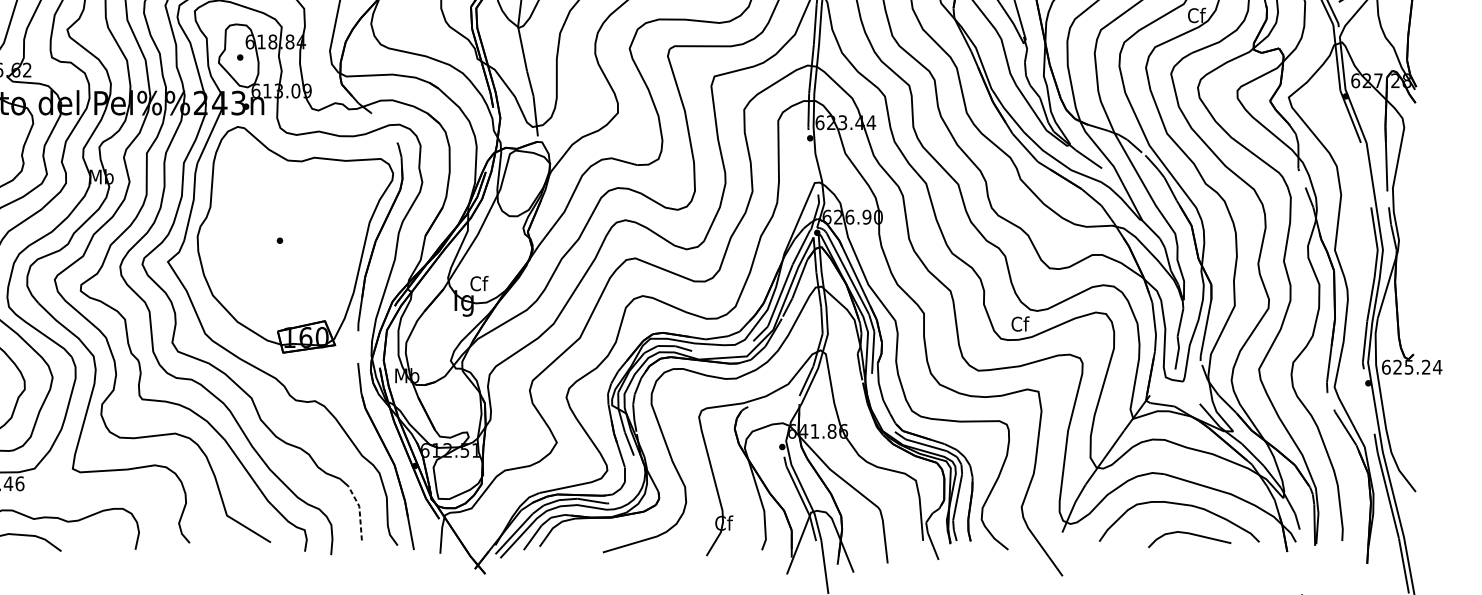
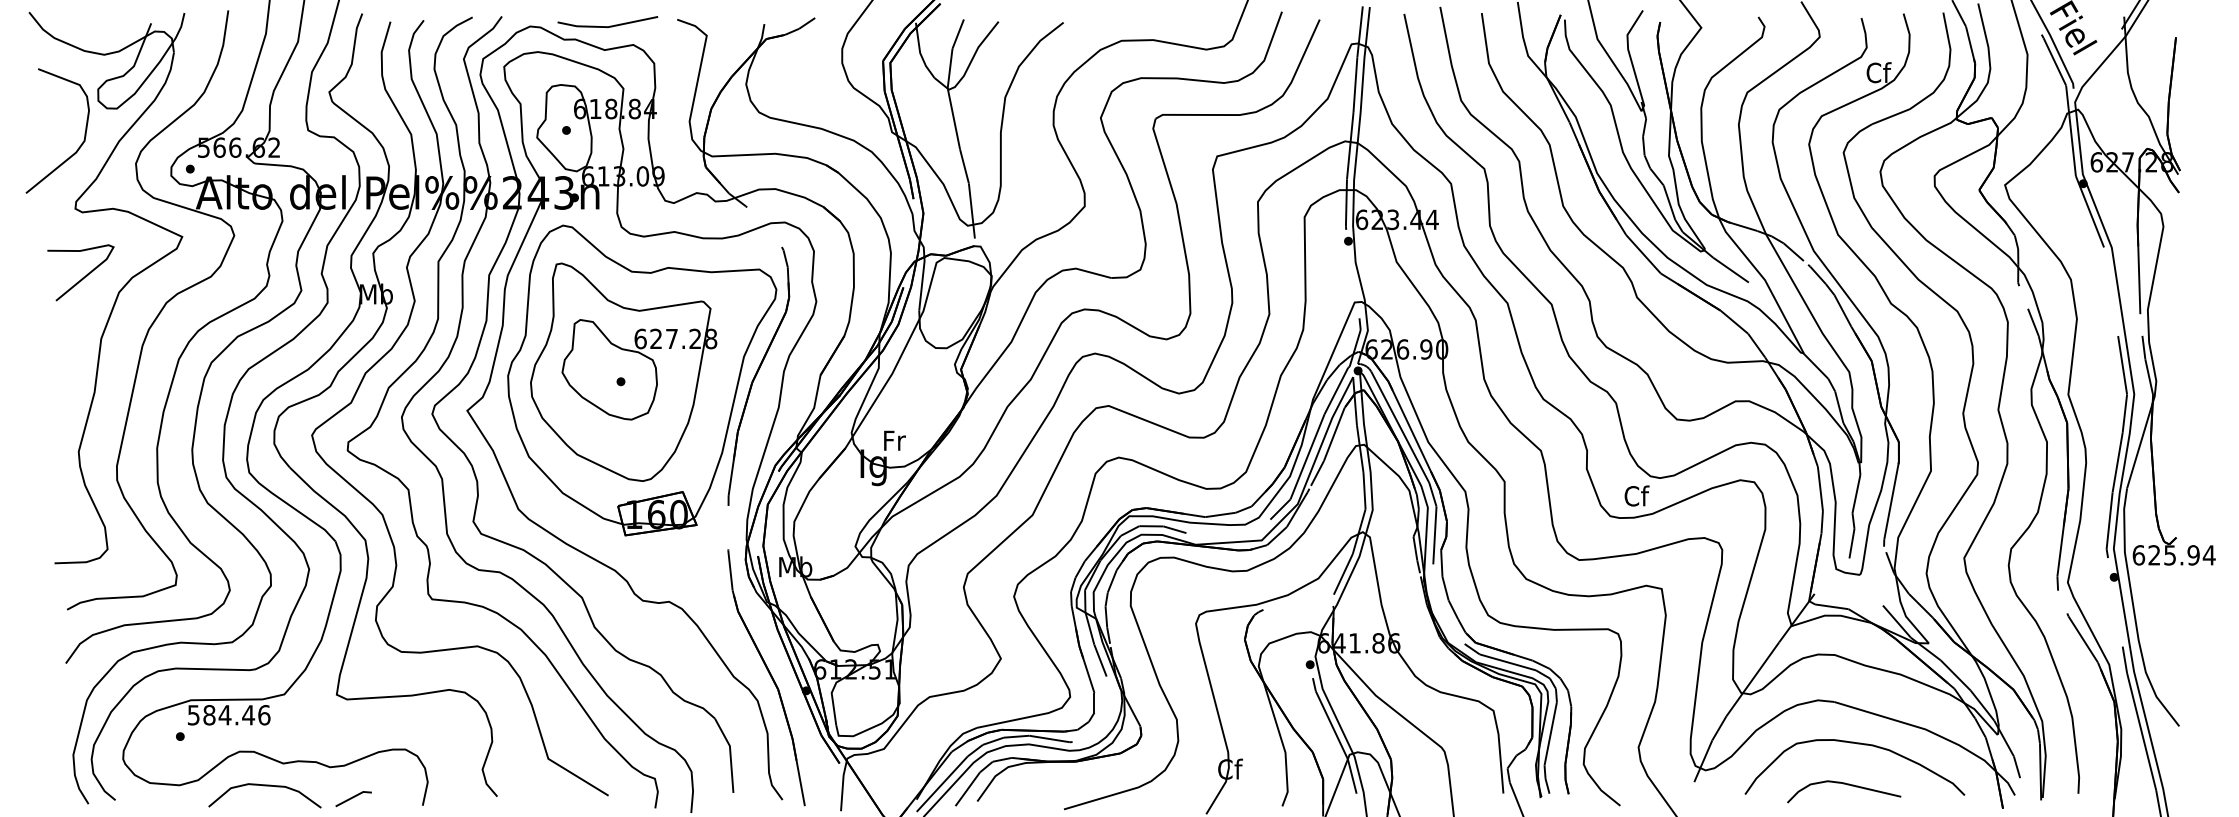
part: (281, 233) -> (623, 371), added
text: (479, 283) -> (894, 440), Cf -> Fr
text: (1426, 367) -> (2193, 555), 625.24 -> 625.94
line: (359, 510) -> (730, 752), dashed -> solid
curve: (1192, 535) -> (1847, 785), moved
line: (84, 544) -> (353, 798), added

